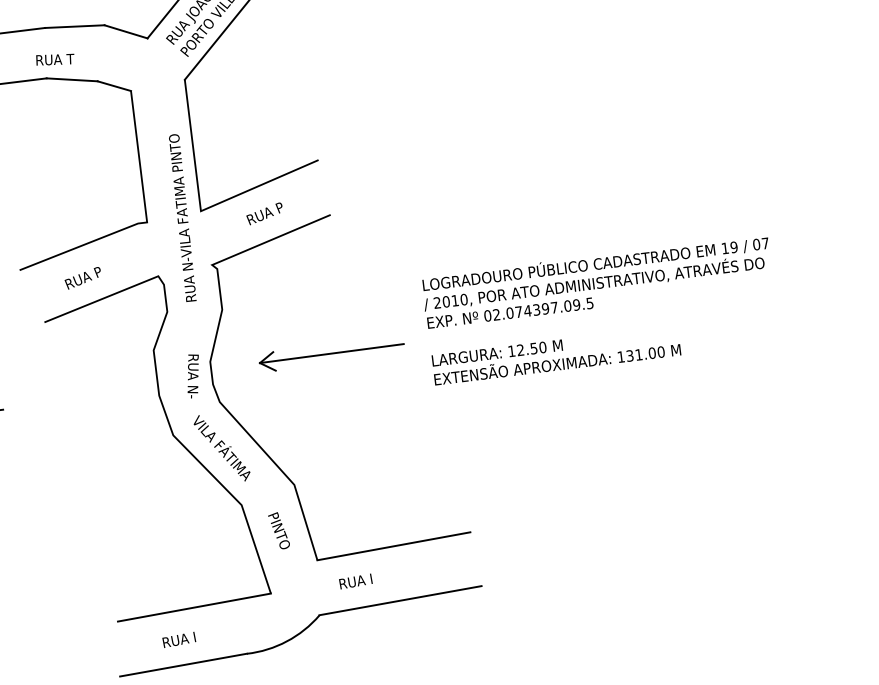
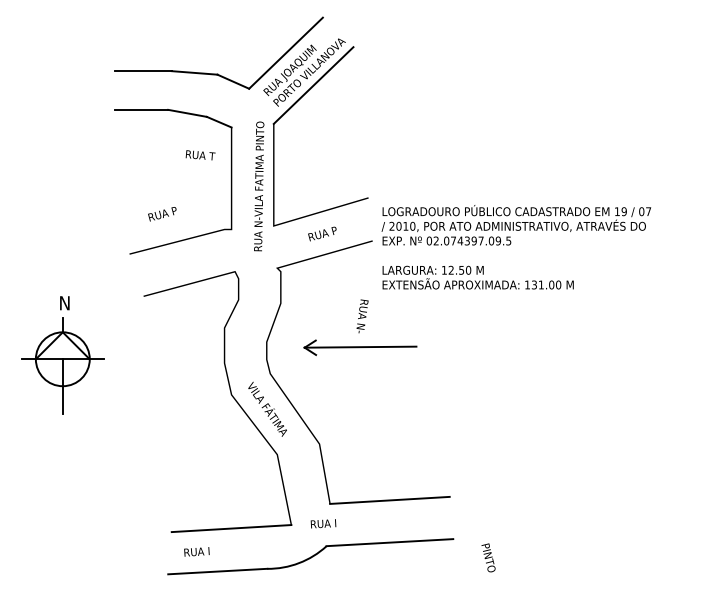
text: (55, 59) -> (200, 155), moved
text: (183, 218) -> (259, 186), moved
text: (83, 278) -> (162, 214), moved
text: (601, 310) -> (516, 247), moved
text: (193, 376) -> (362, 316), moved
text: (278, 530) -> (488, 557), moved
text: (355, 581) -> (323, 523), moved
text: (178, 639) -> (196, 551), moved

